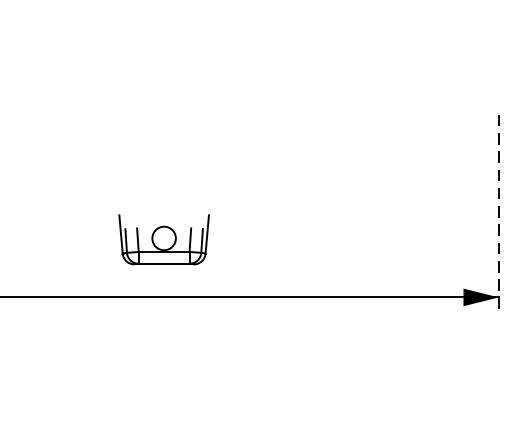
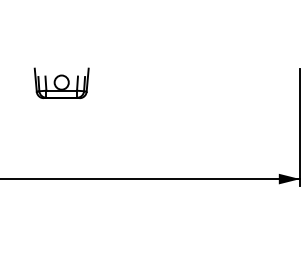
line: (499, 211) -> (300, 127), dashed -> solid
part: (163, 238) -> (61, 82), moved

